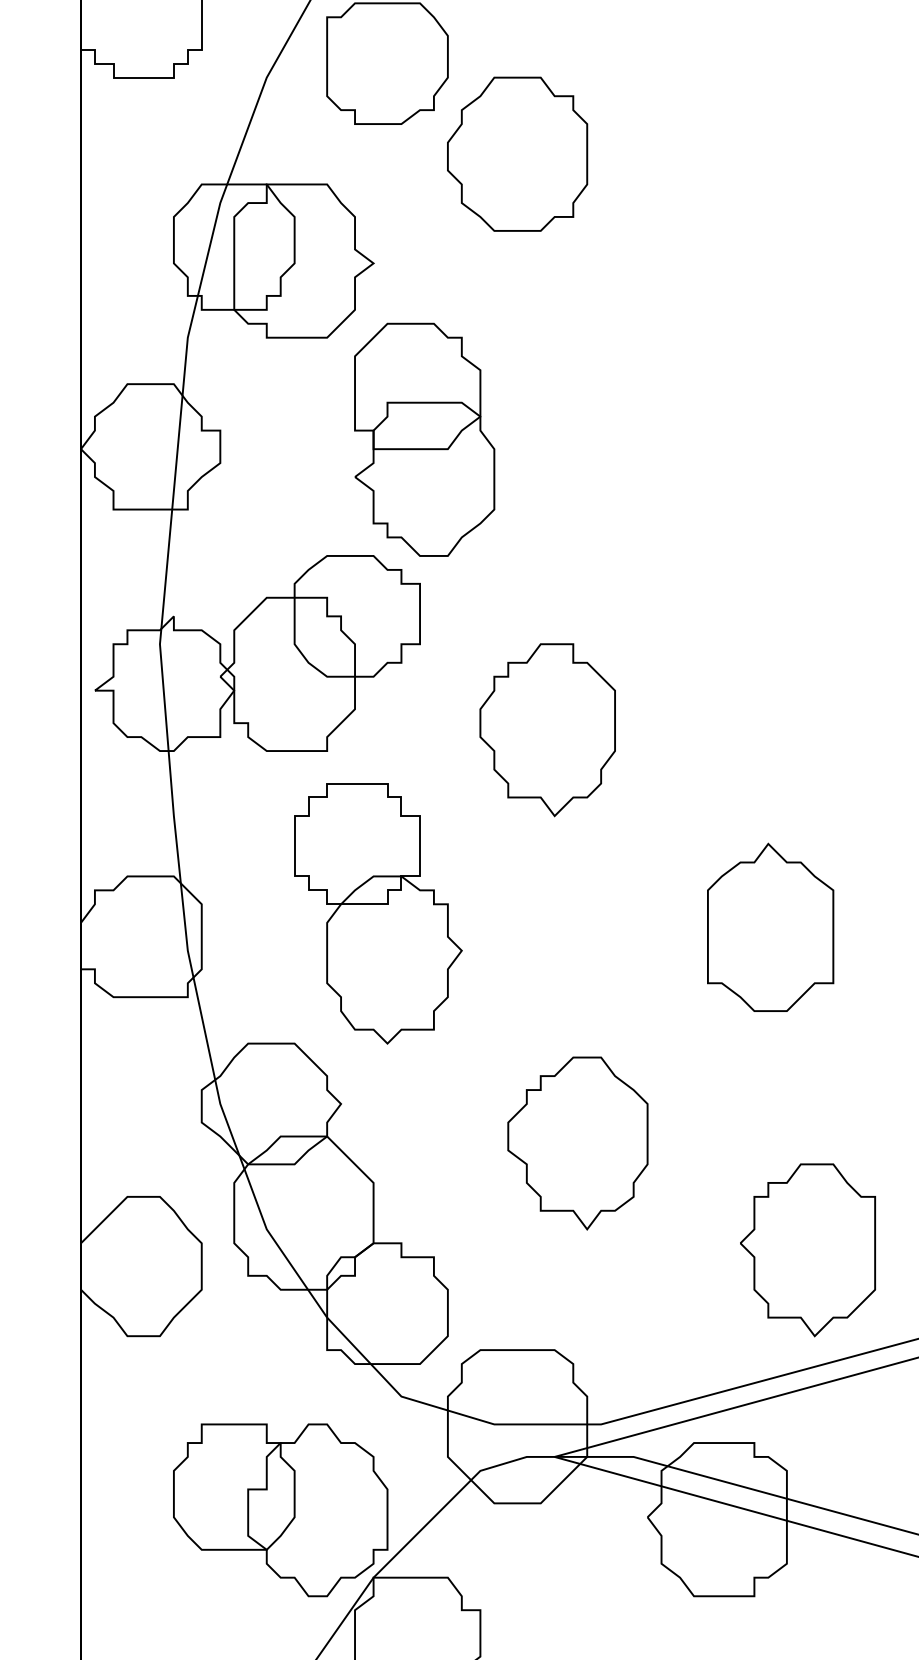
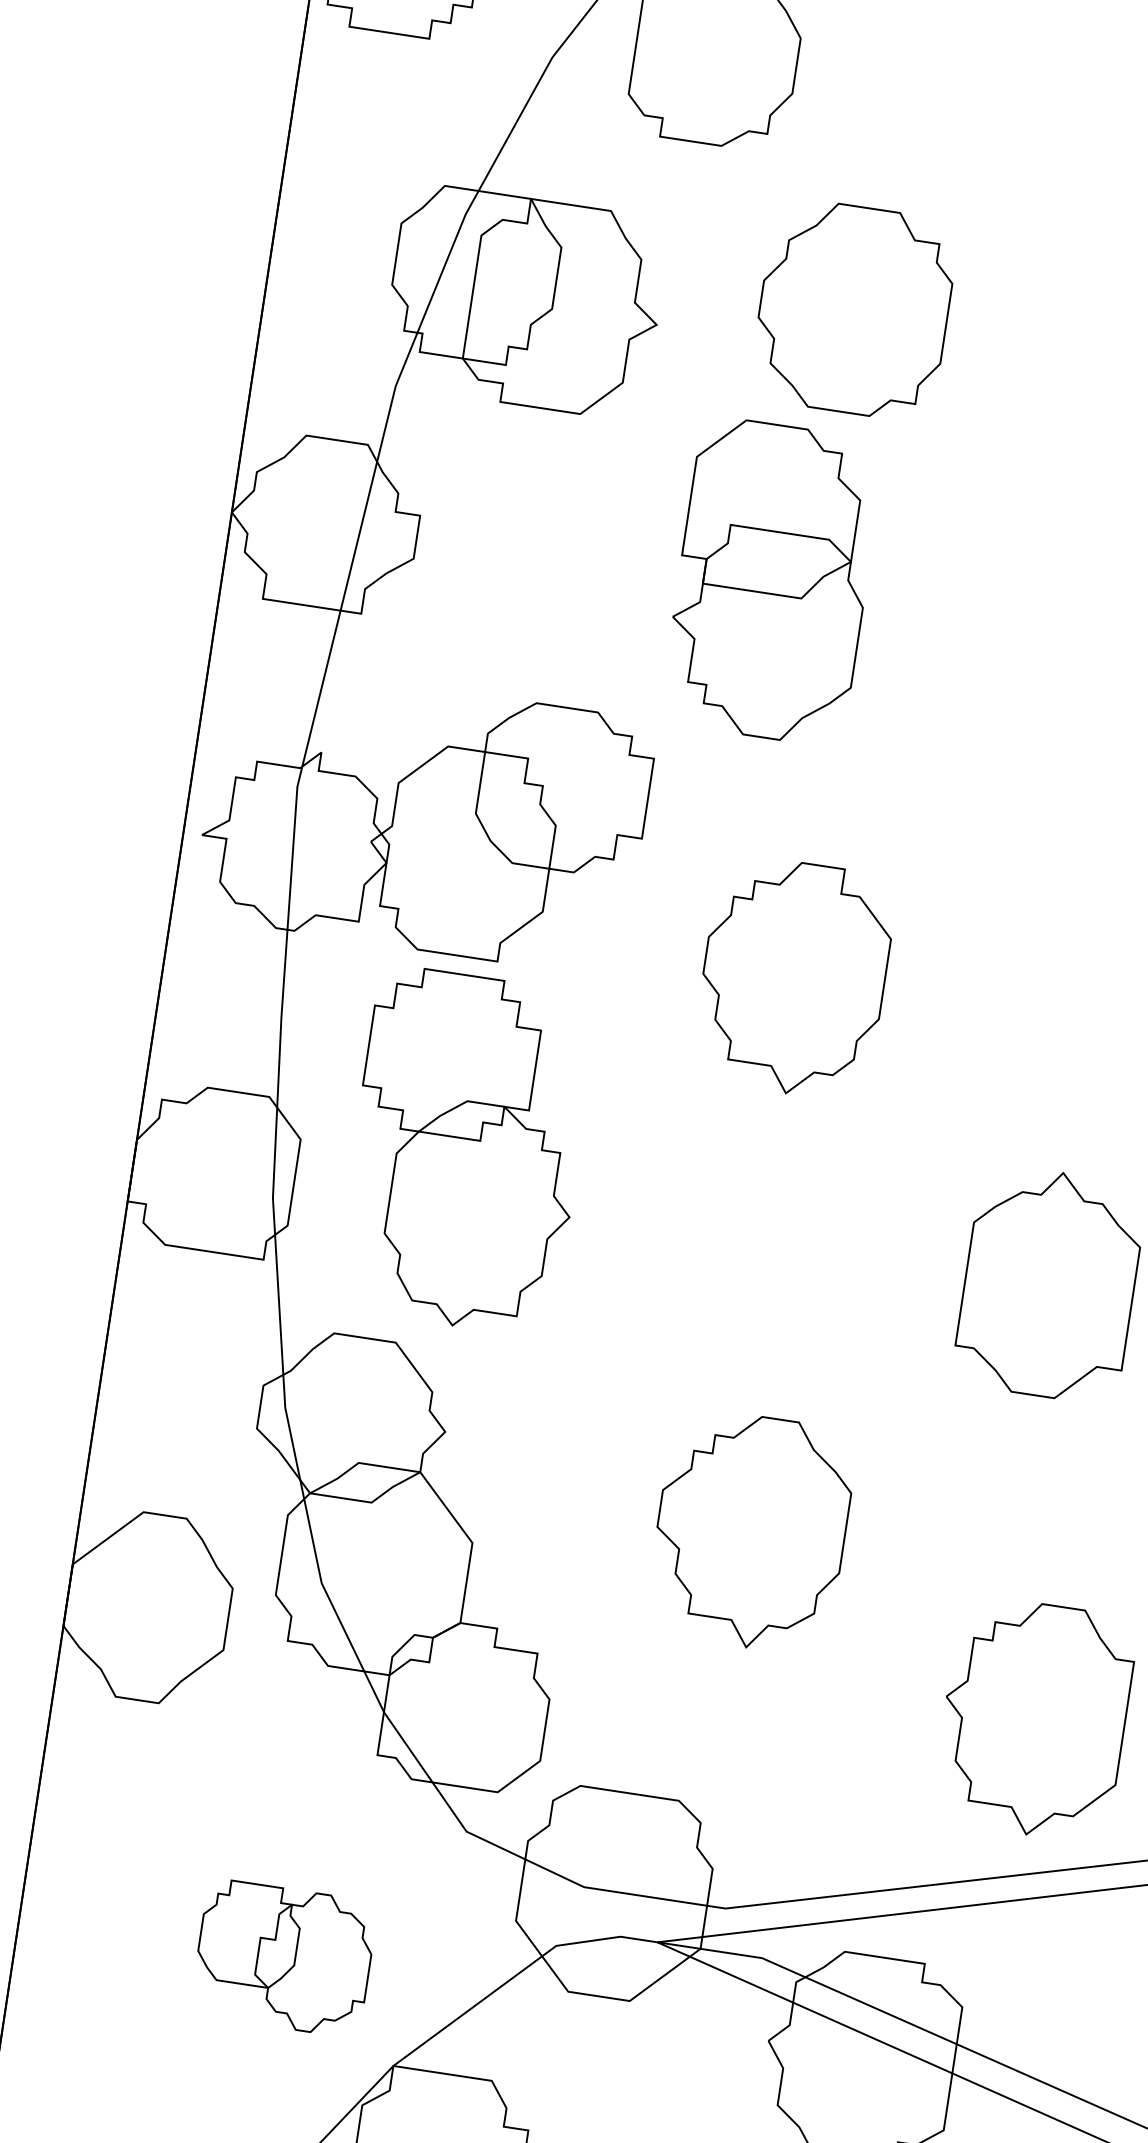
part: (517, 153) -> (854, 308), moved
part: (424, 439) -> (772, 581), moved
part: (378, 913) -> (466, 1151), moved
part: (280, 1510) -> (283, 1958), size x0.6

